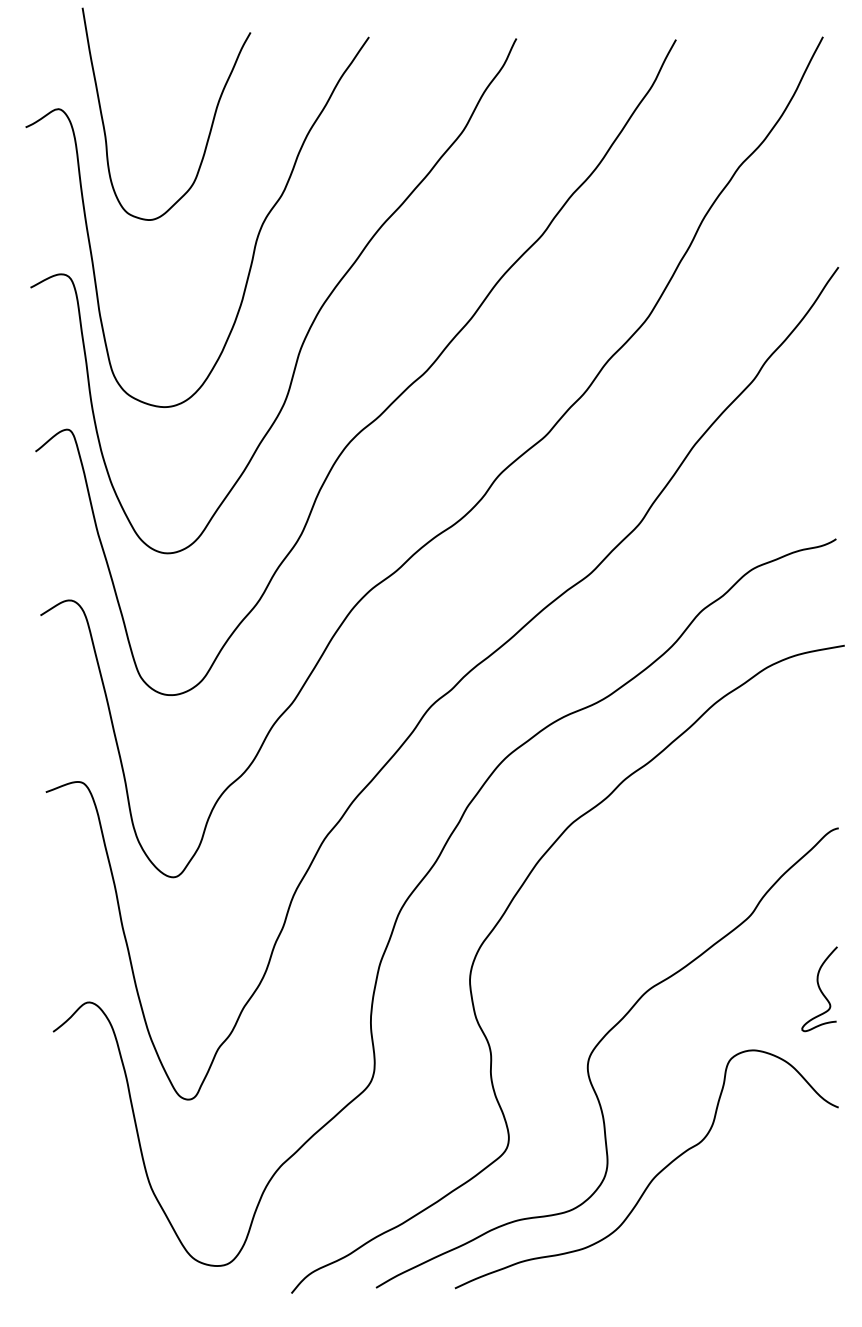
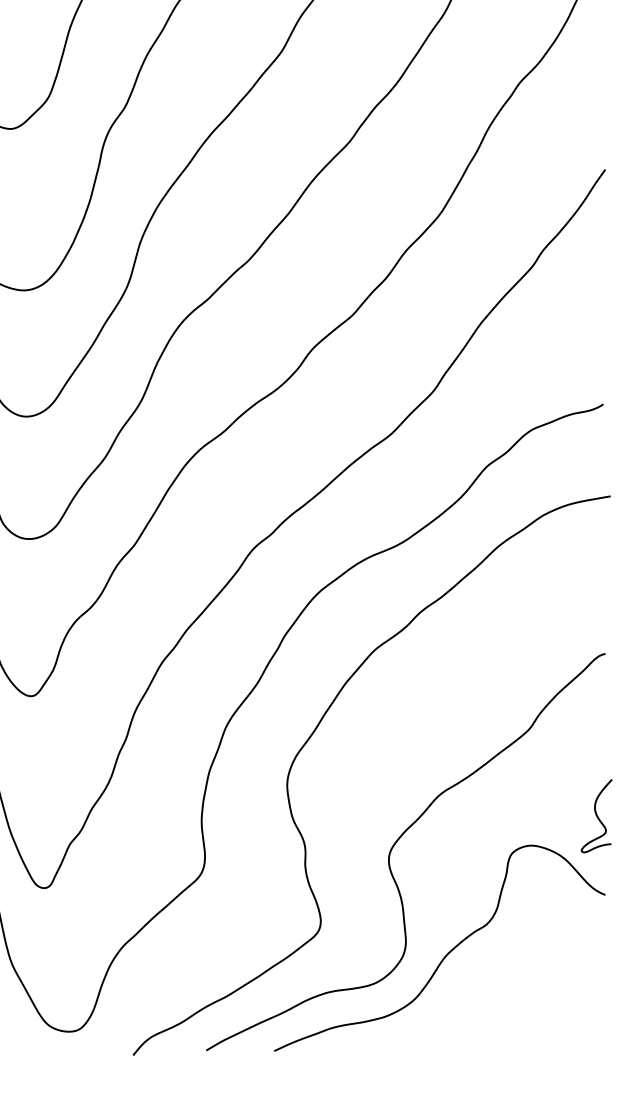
curve: (819, 989) -> (596, 816), moved

